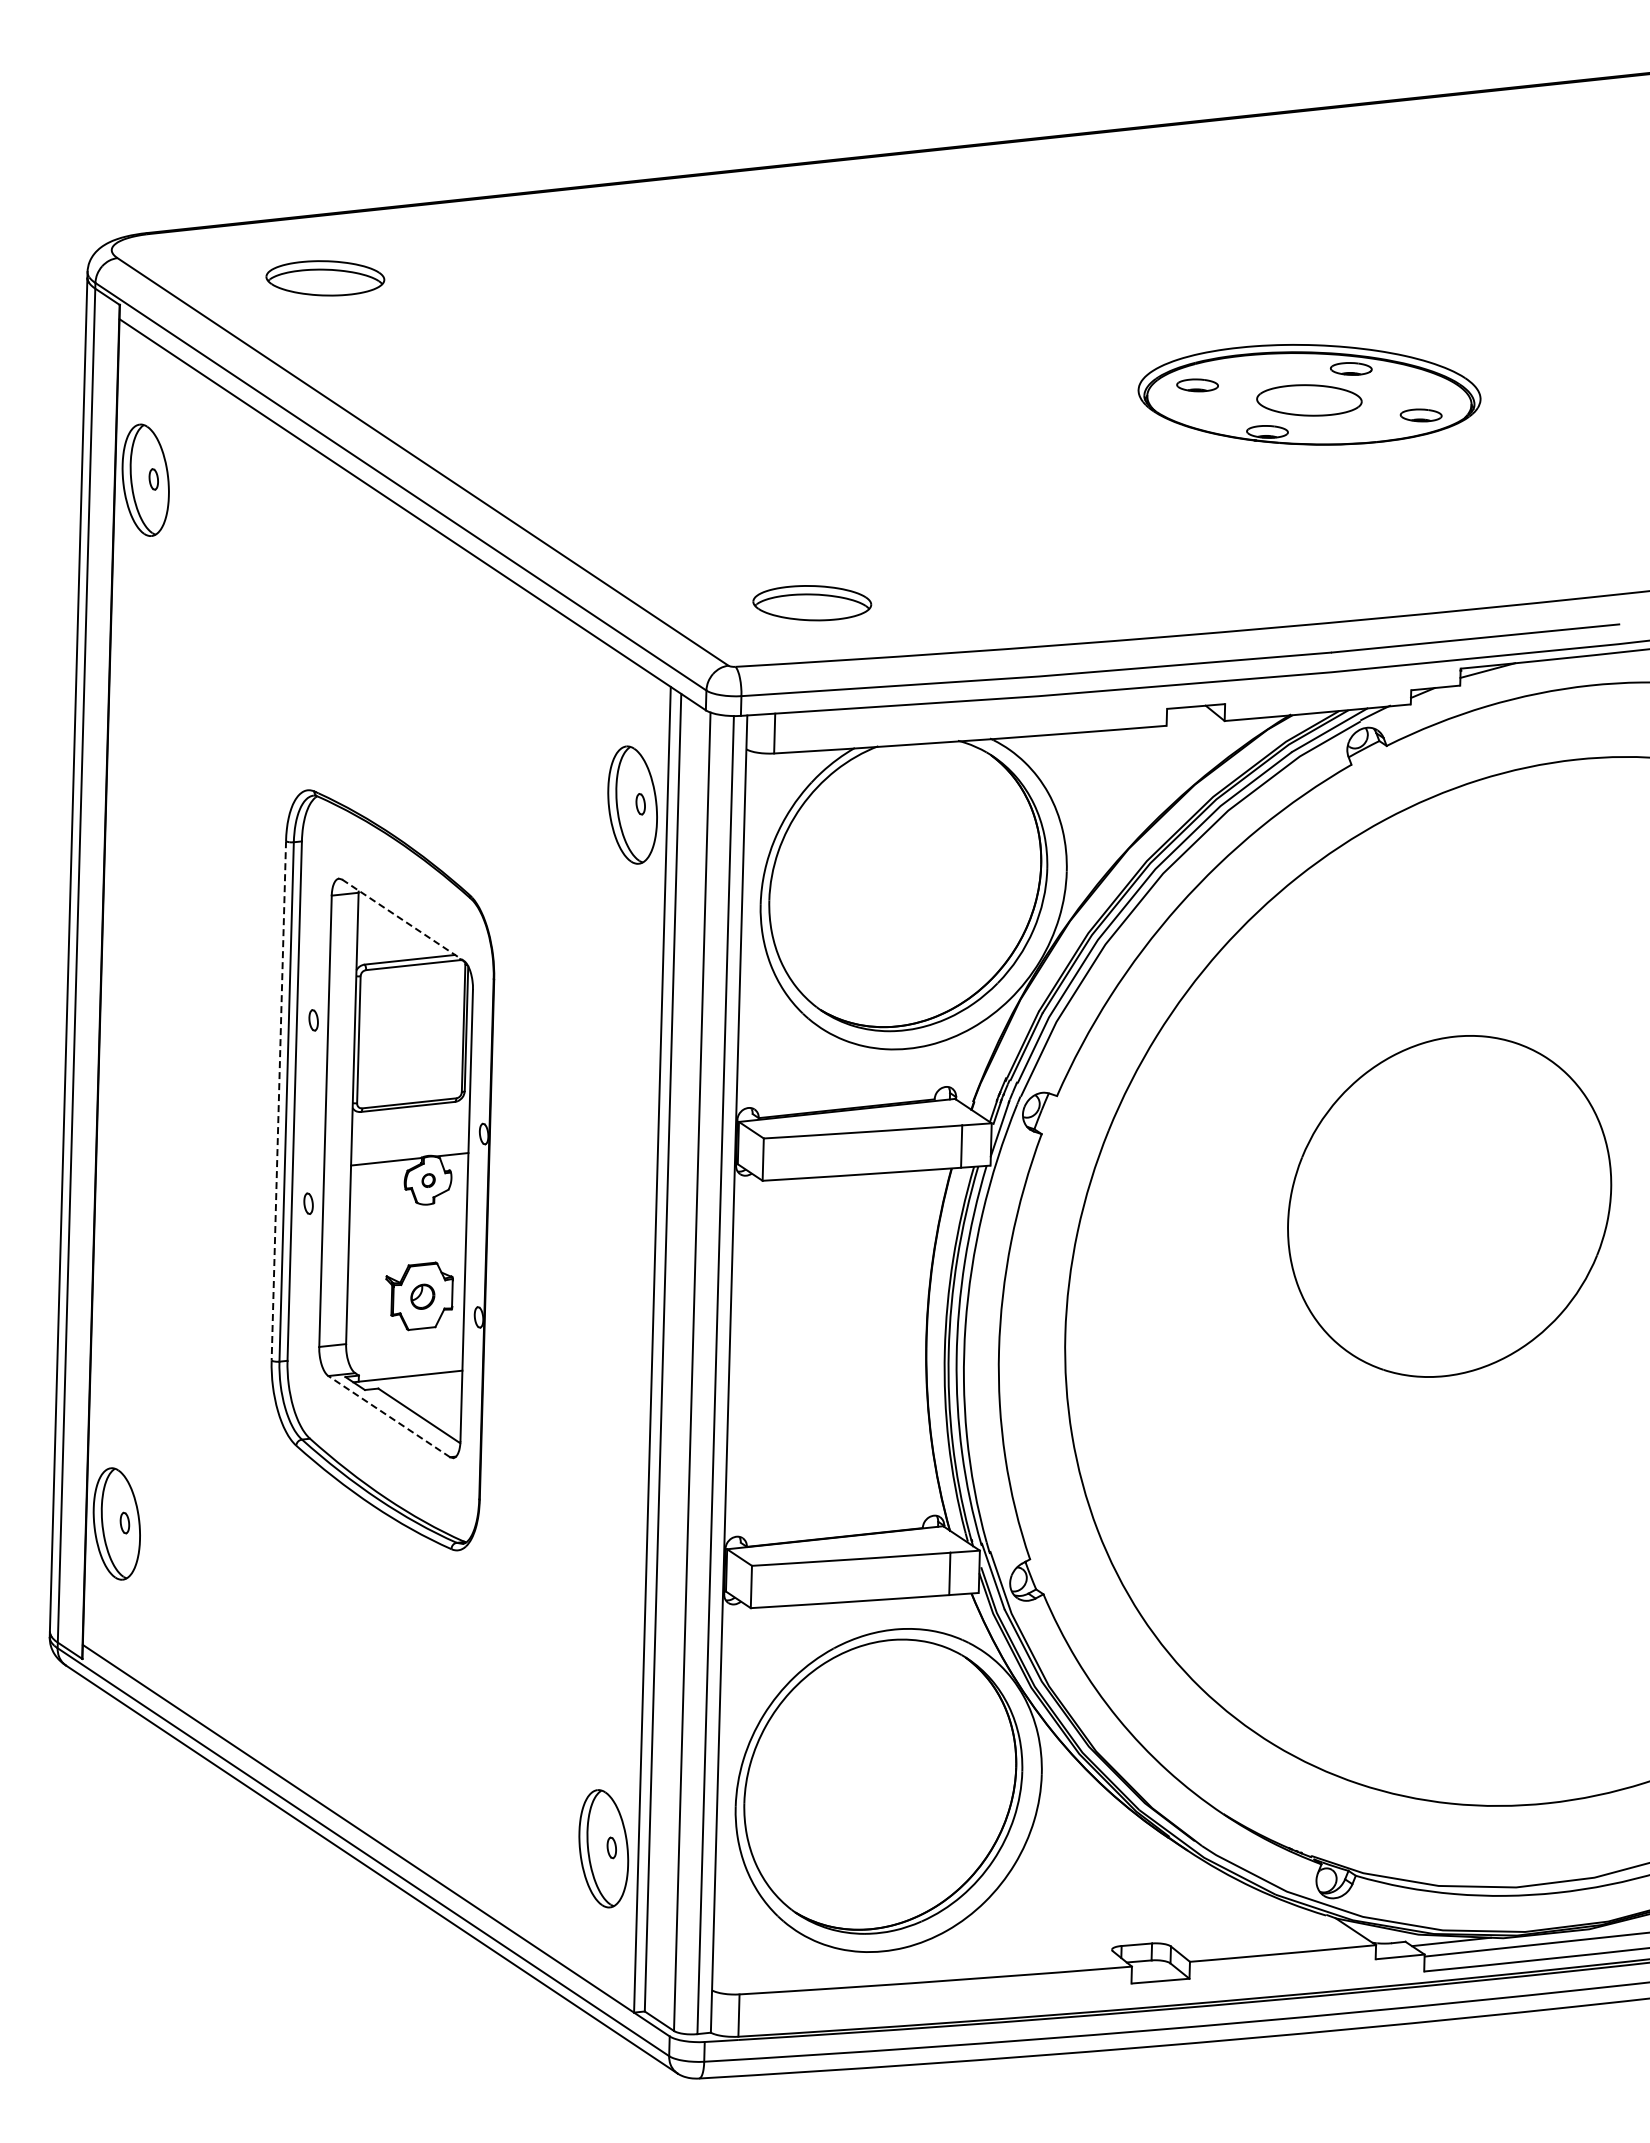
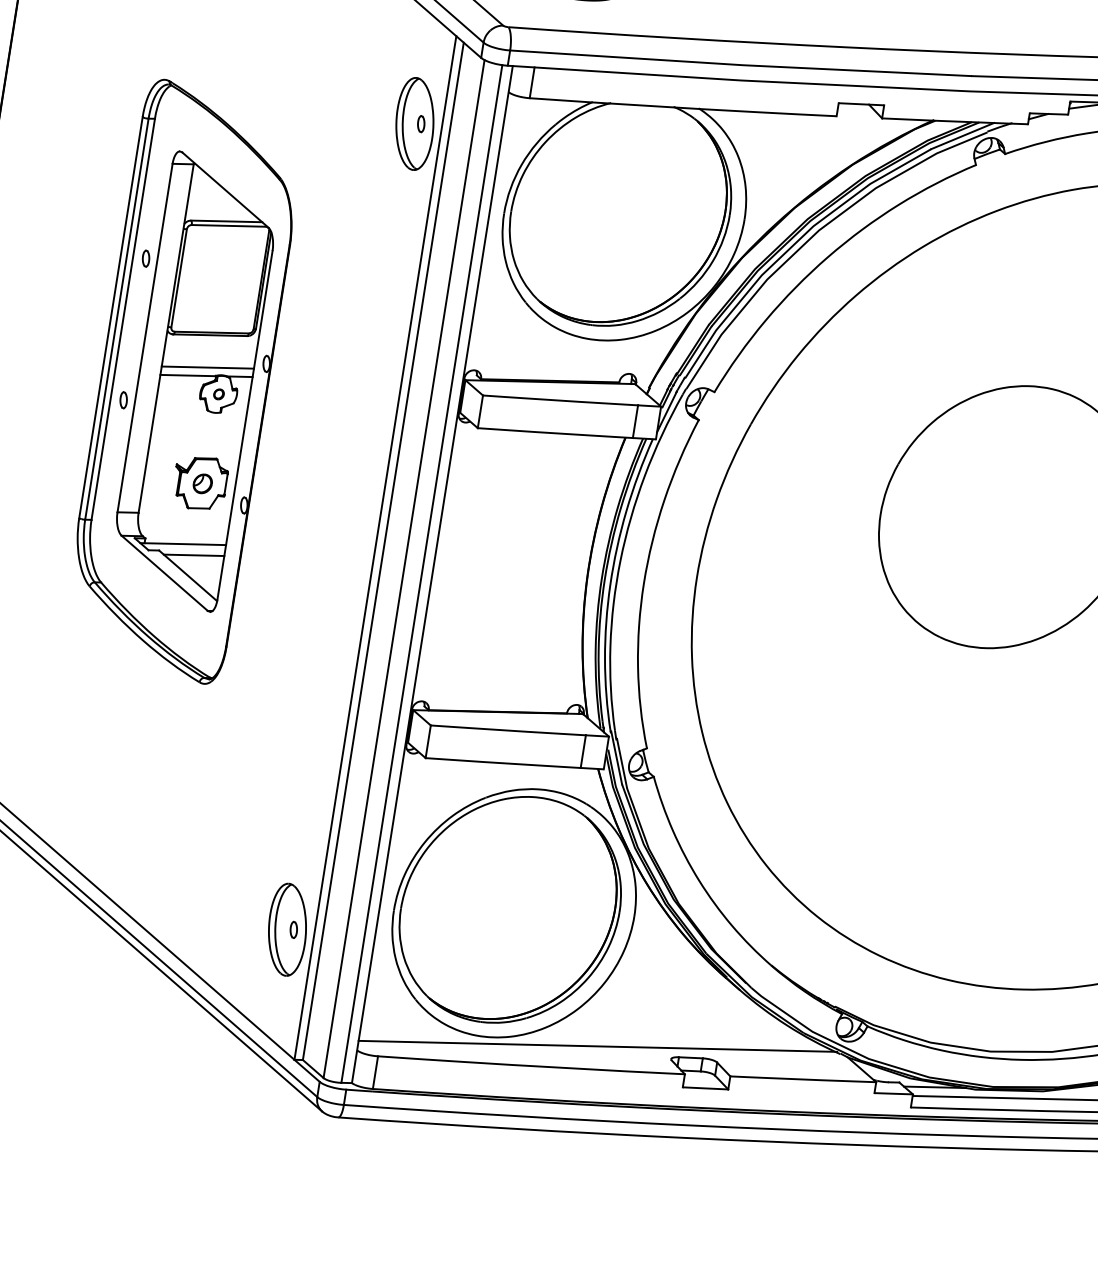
line: (403, 920) -> (225, 190), dashed -> solid
line: (278, 1100) -> (110, 317), dashed -> solid
line: (409, 1148) -> (207, 367), added
line: (423, 1388) -> (194, 554), added
line: (388, 1416) -> (164, 573), dashed -> solid
line: (1016, 1945) -> (597, 1046), added

